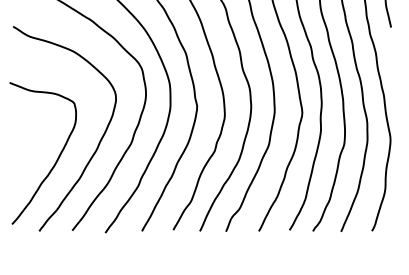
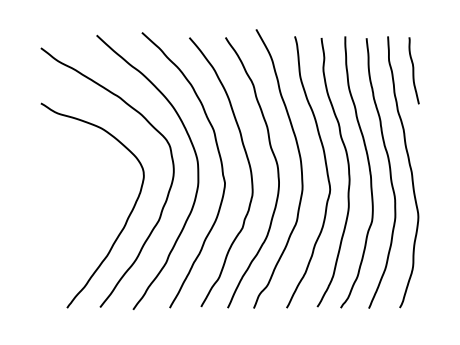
curve: (56, 159) -> (84, 236), removed

